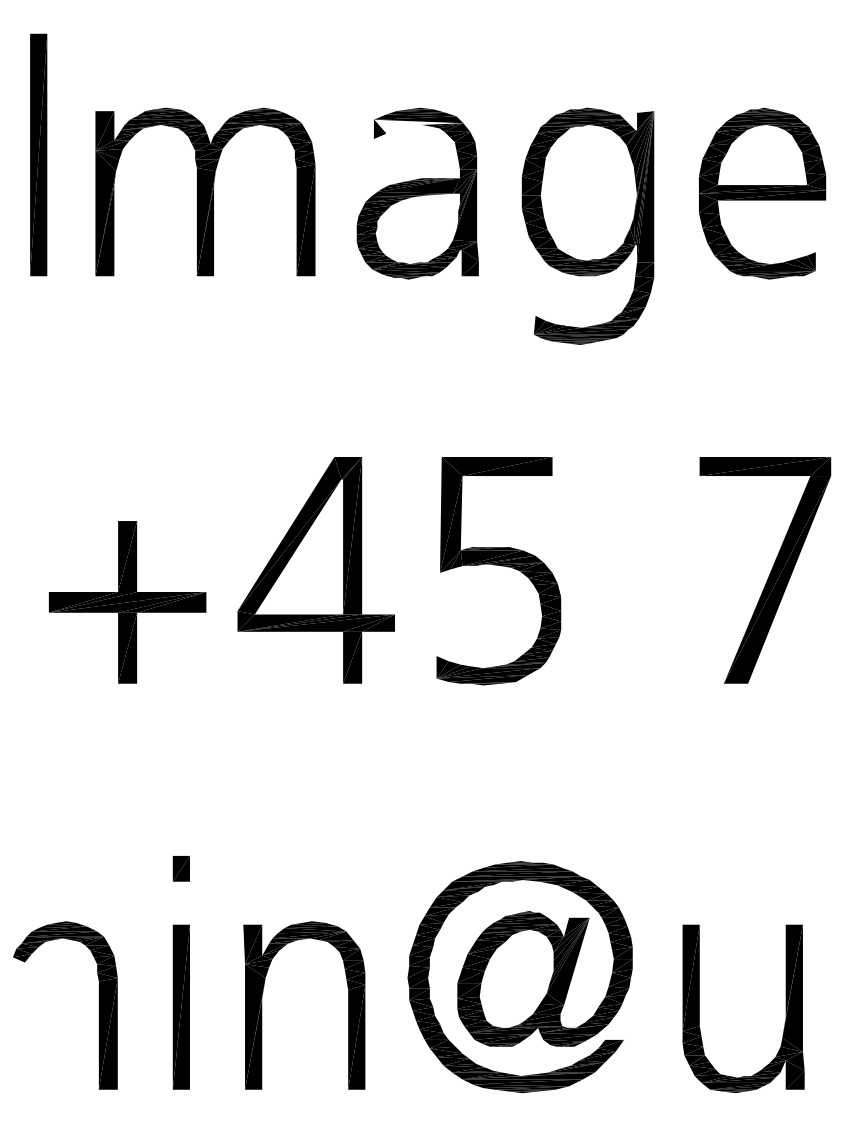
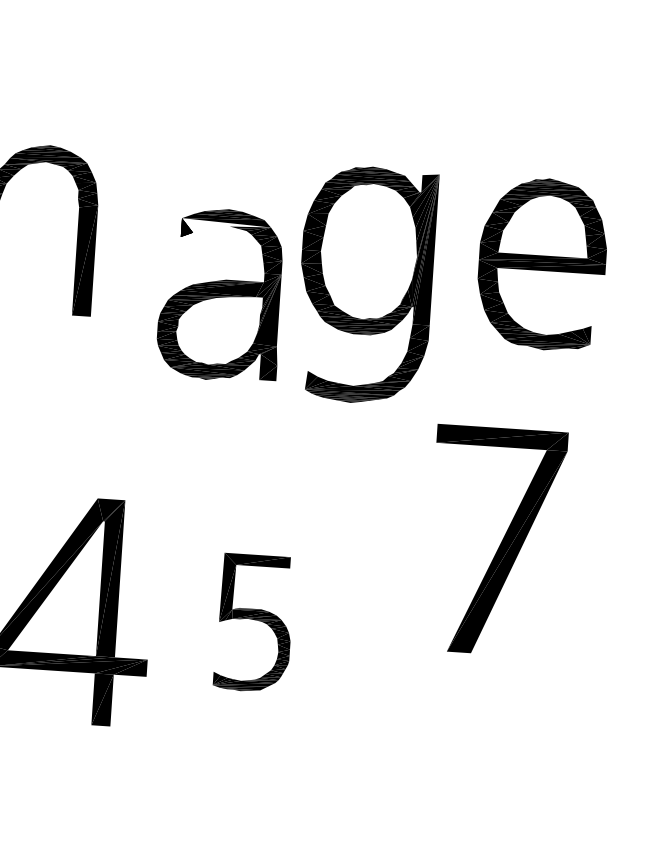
part: (417, 193) -> (220, 294), moved
part: (765, 570) -> (495, 541), moved
part: (498, 571) -> (253, 623), size x0.6

